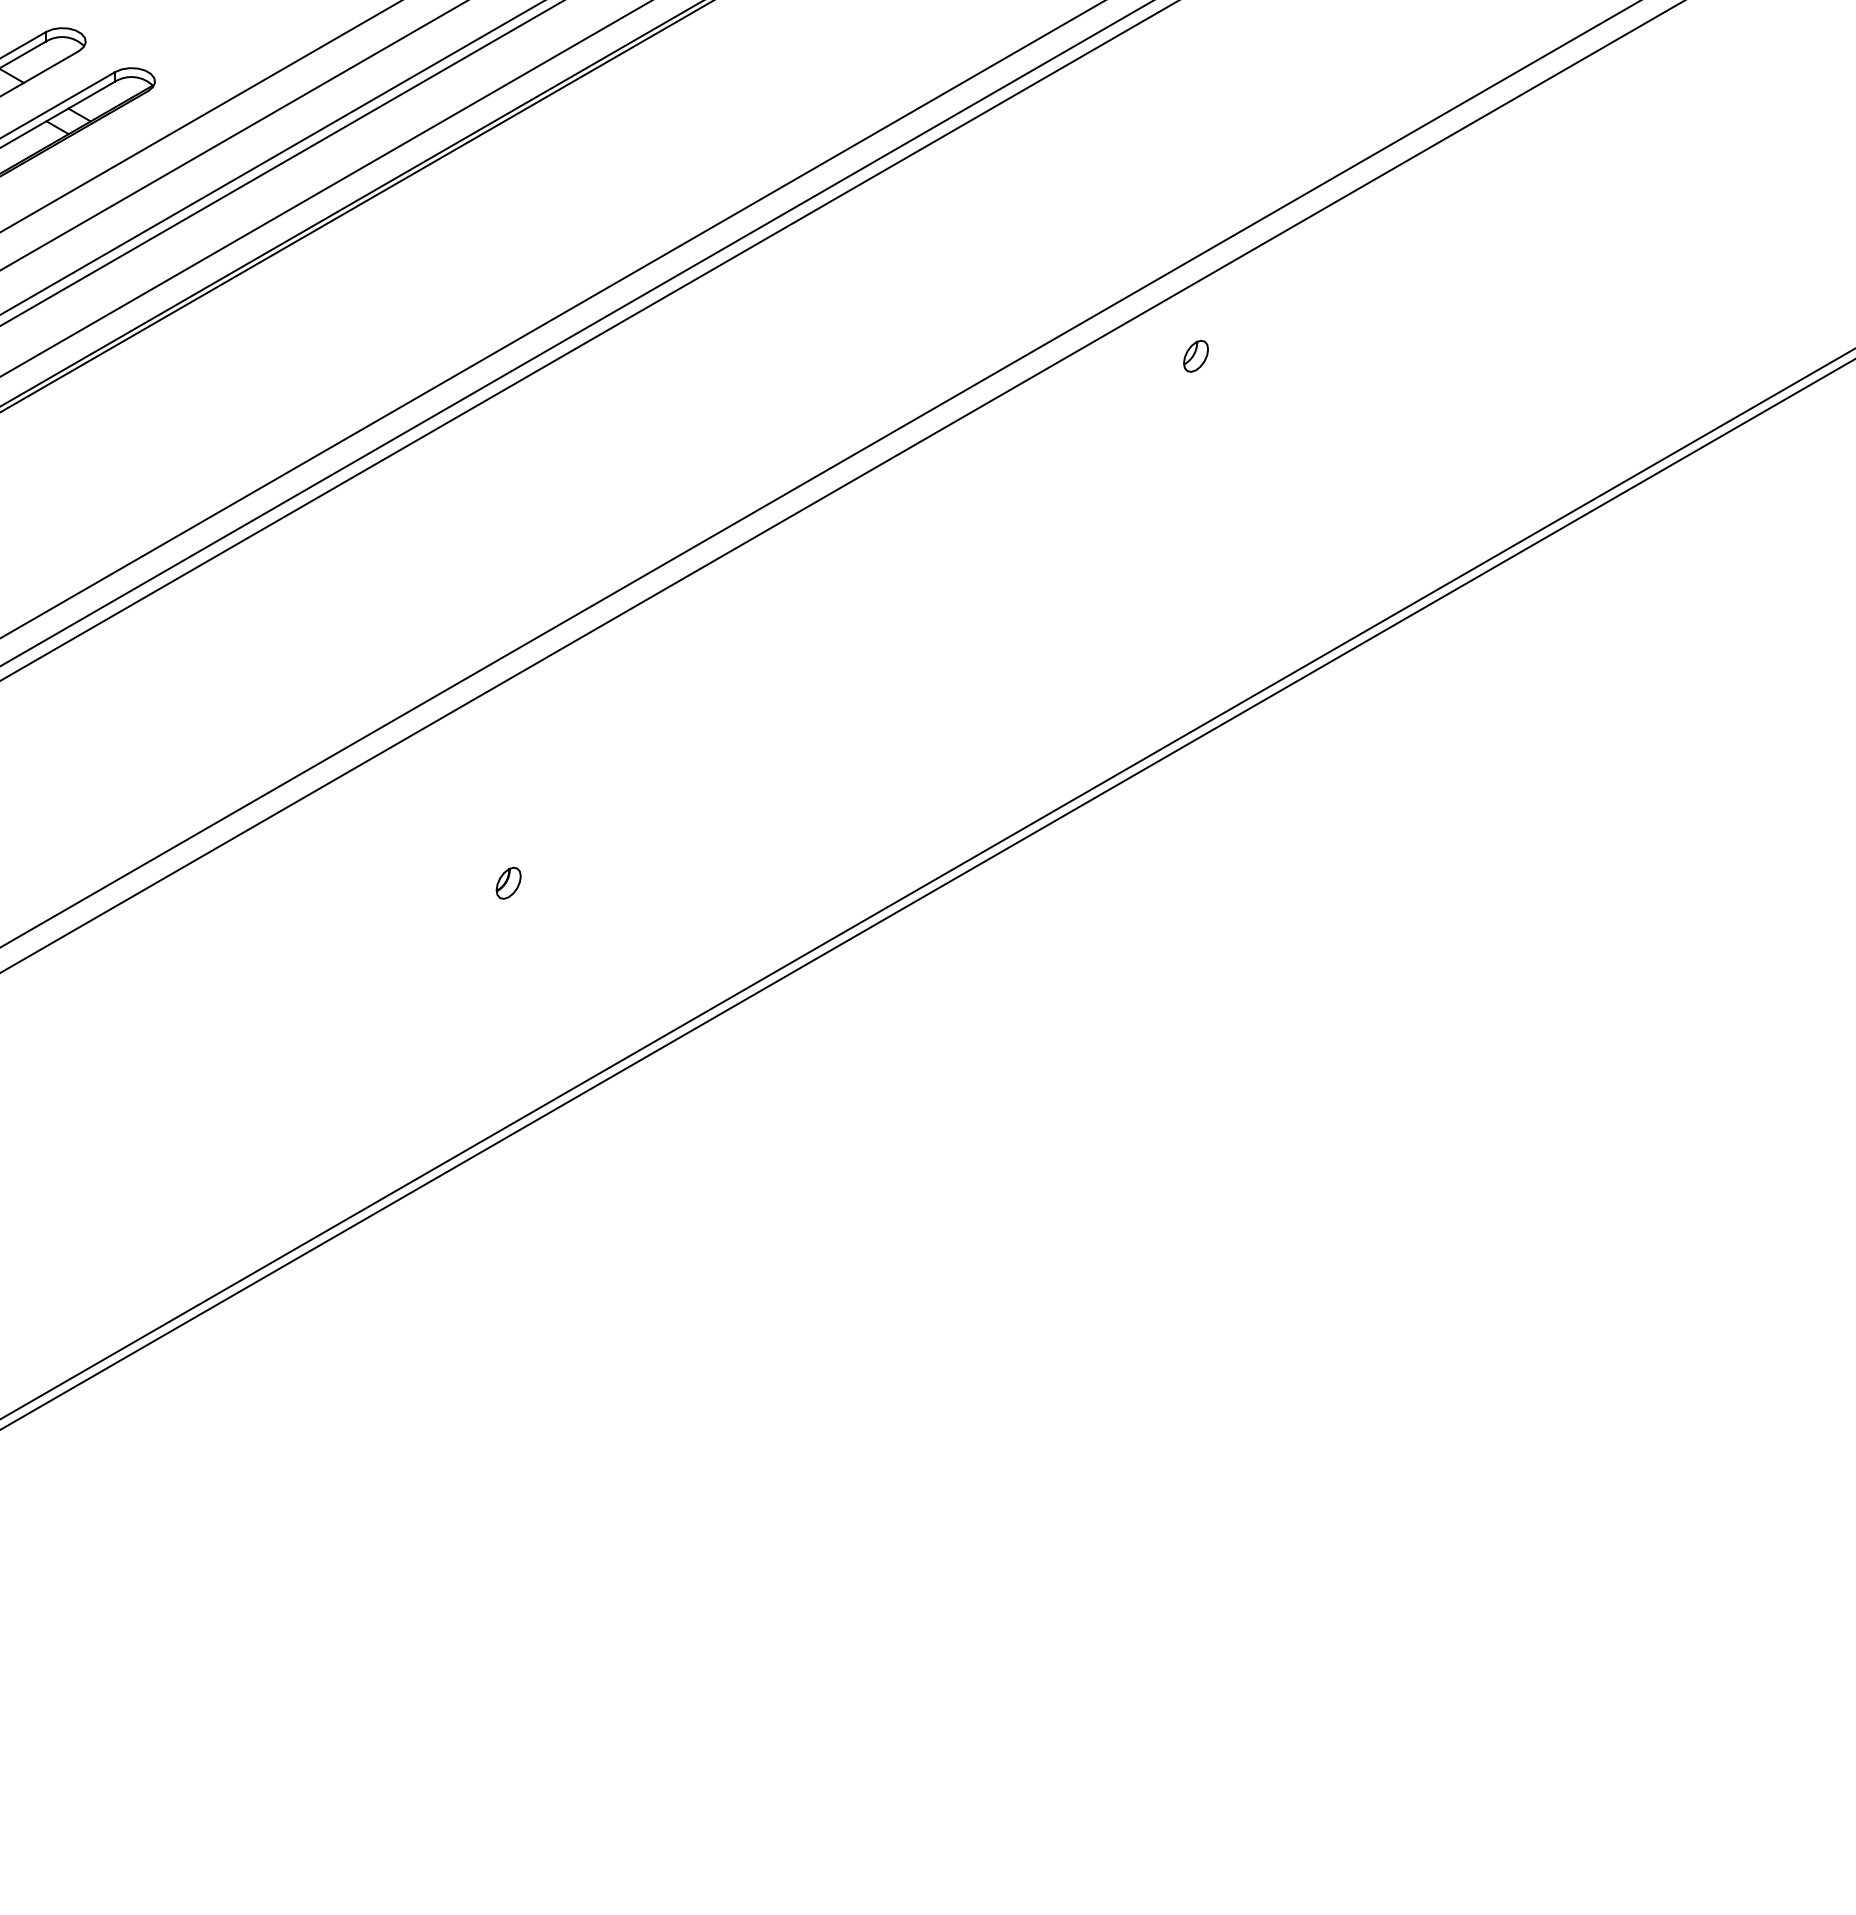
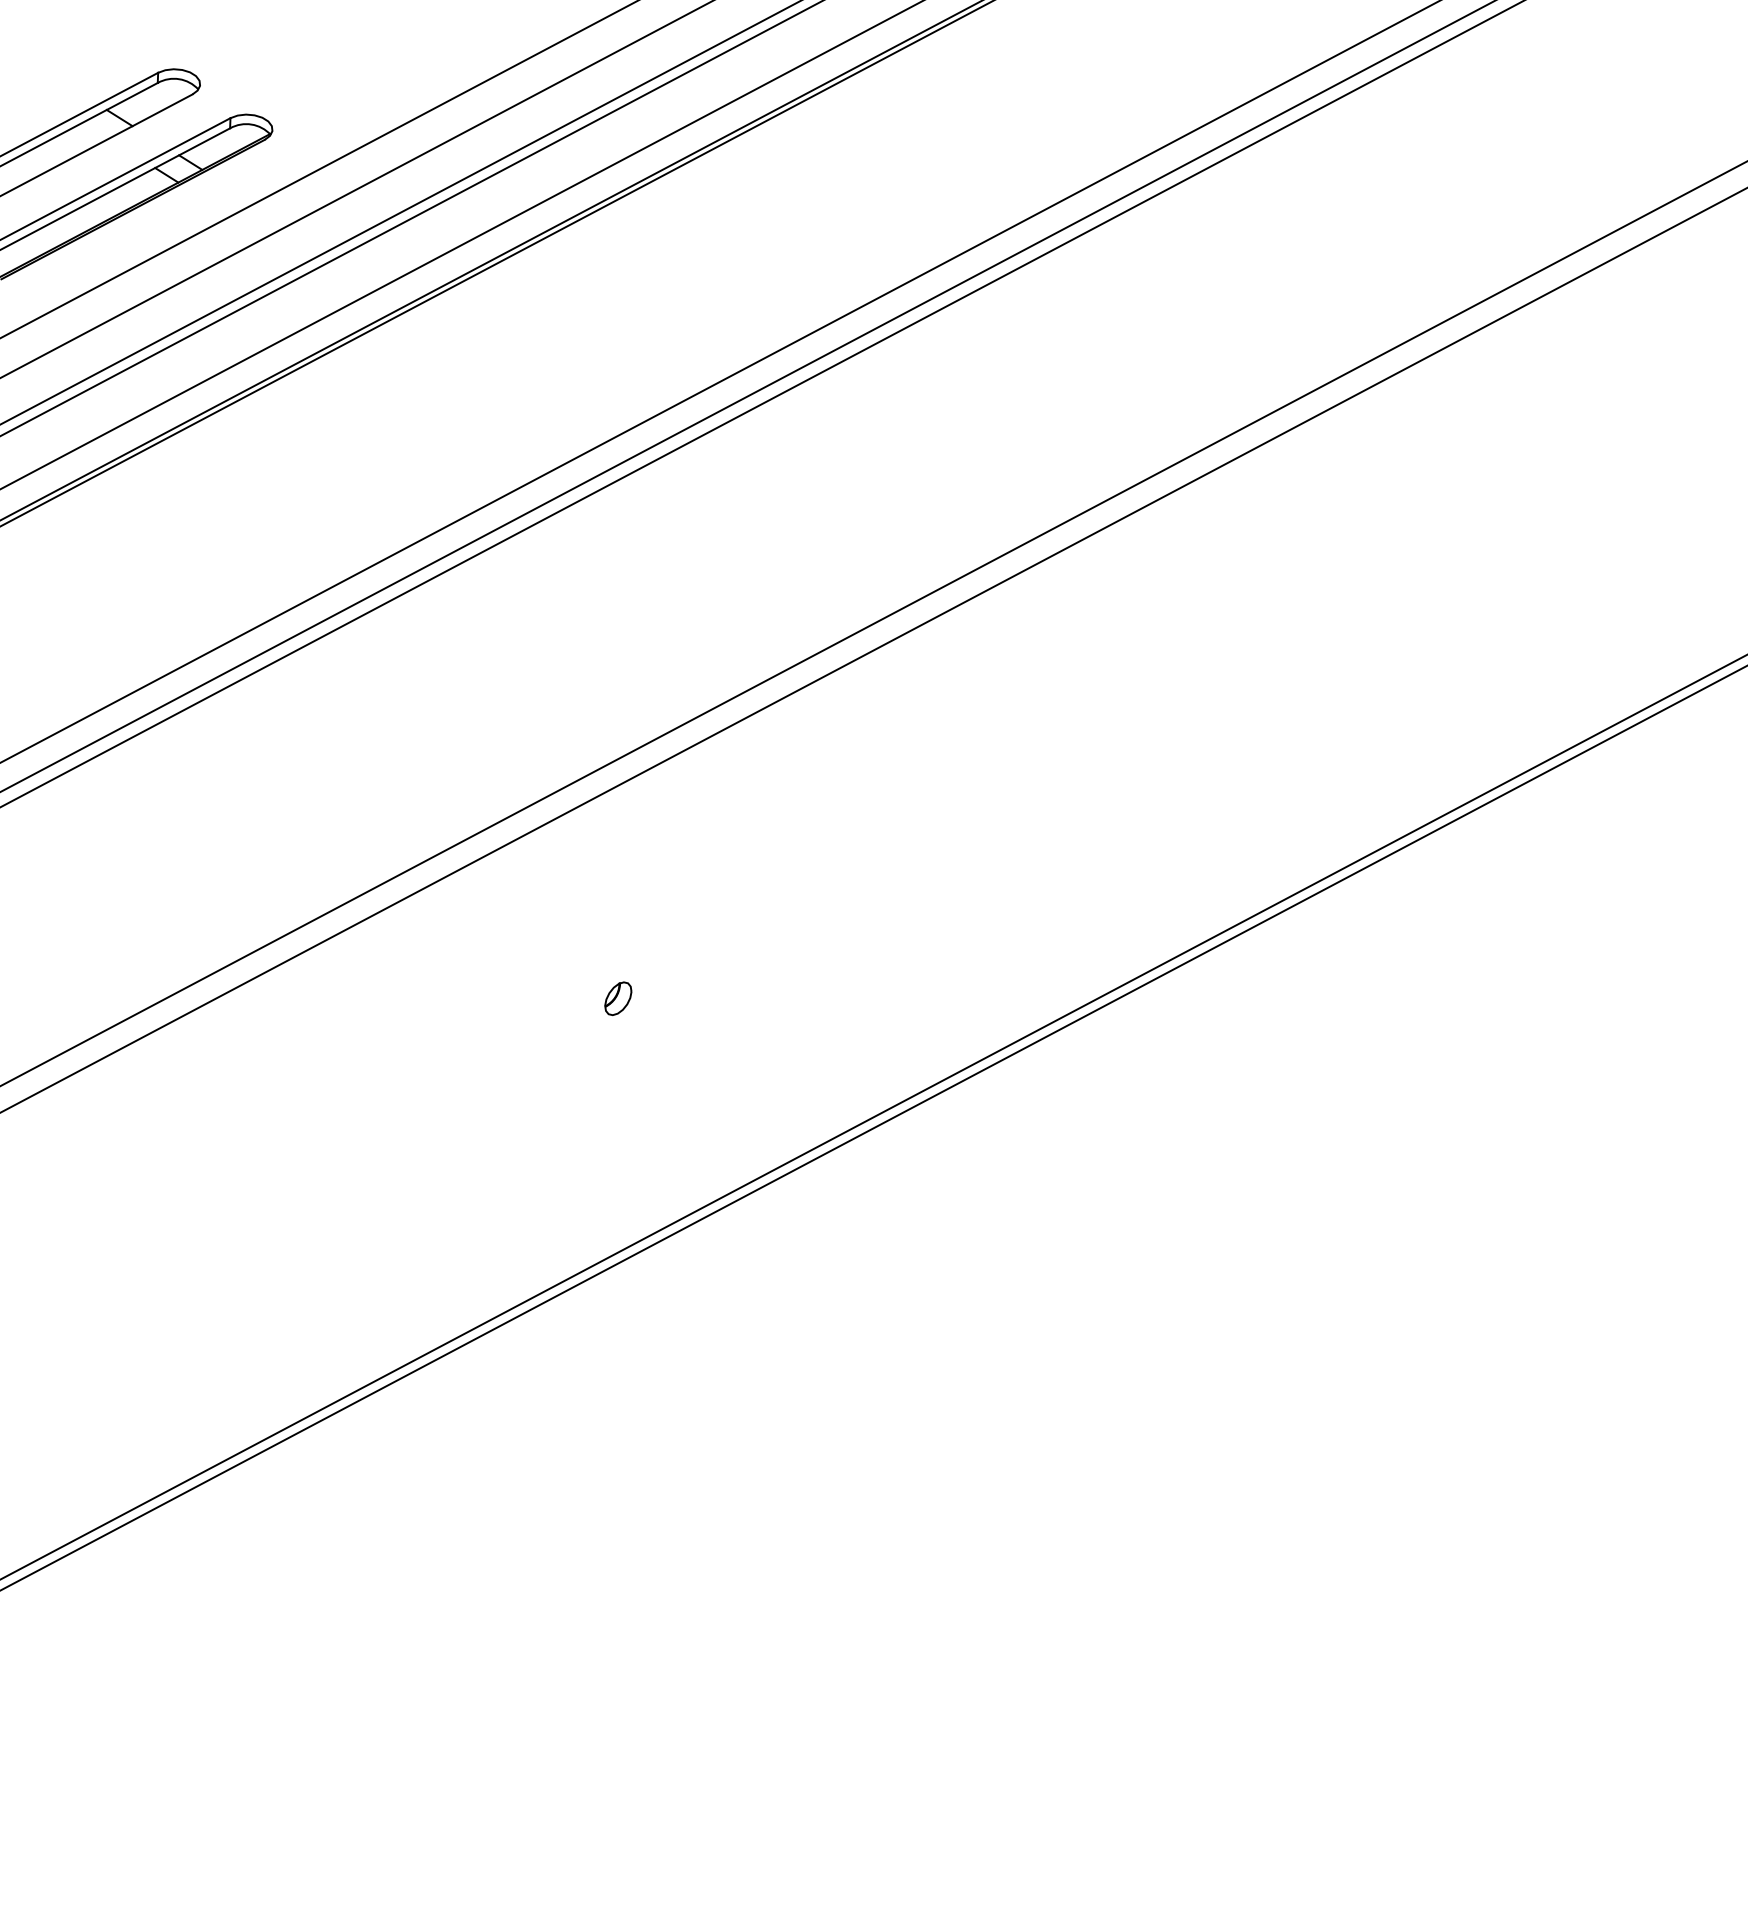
part: (1195, 355) -> (1371, 462), removed

